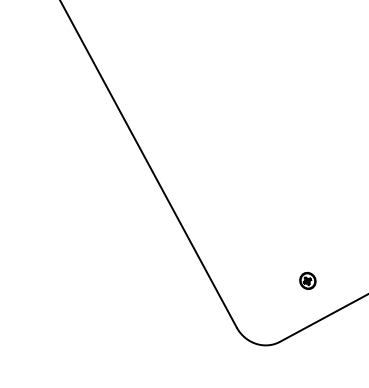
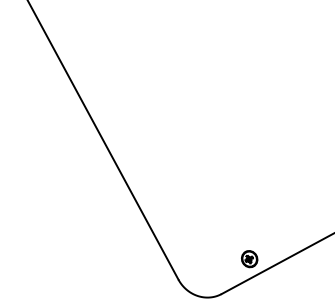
part: (307, 280) -> (249, 258), moved

